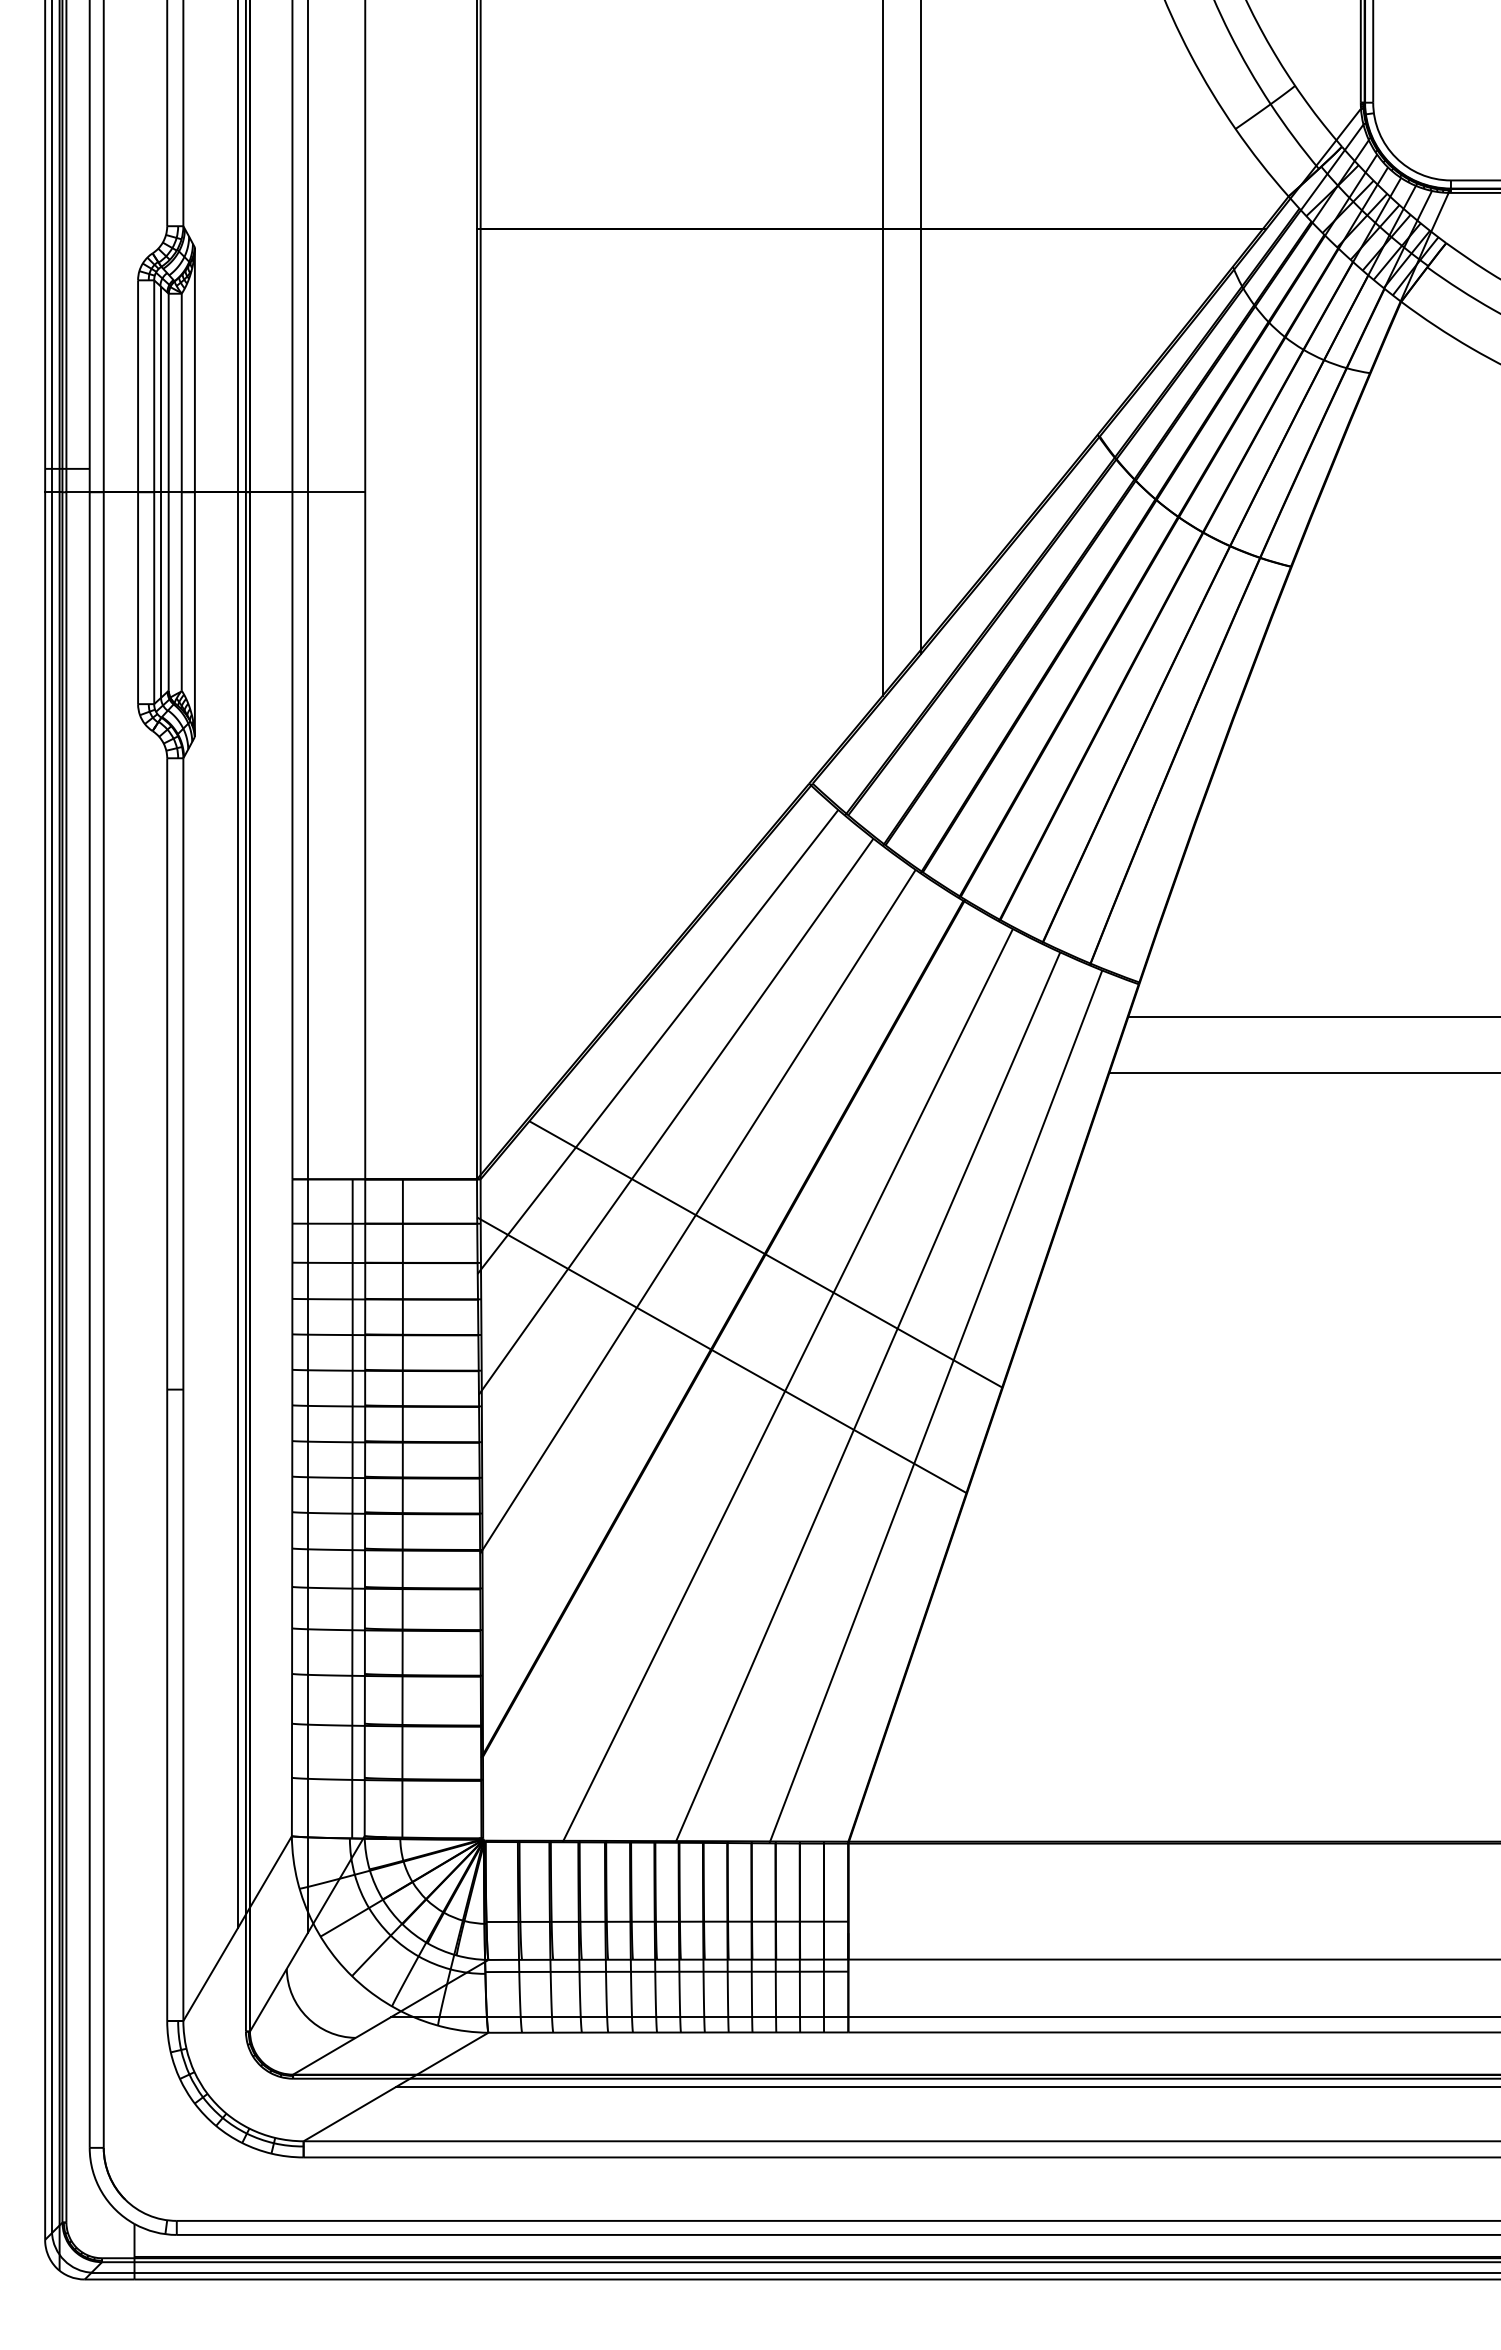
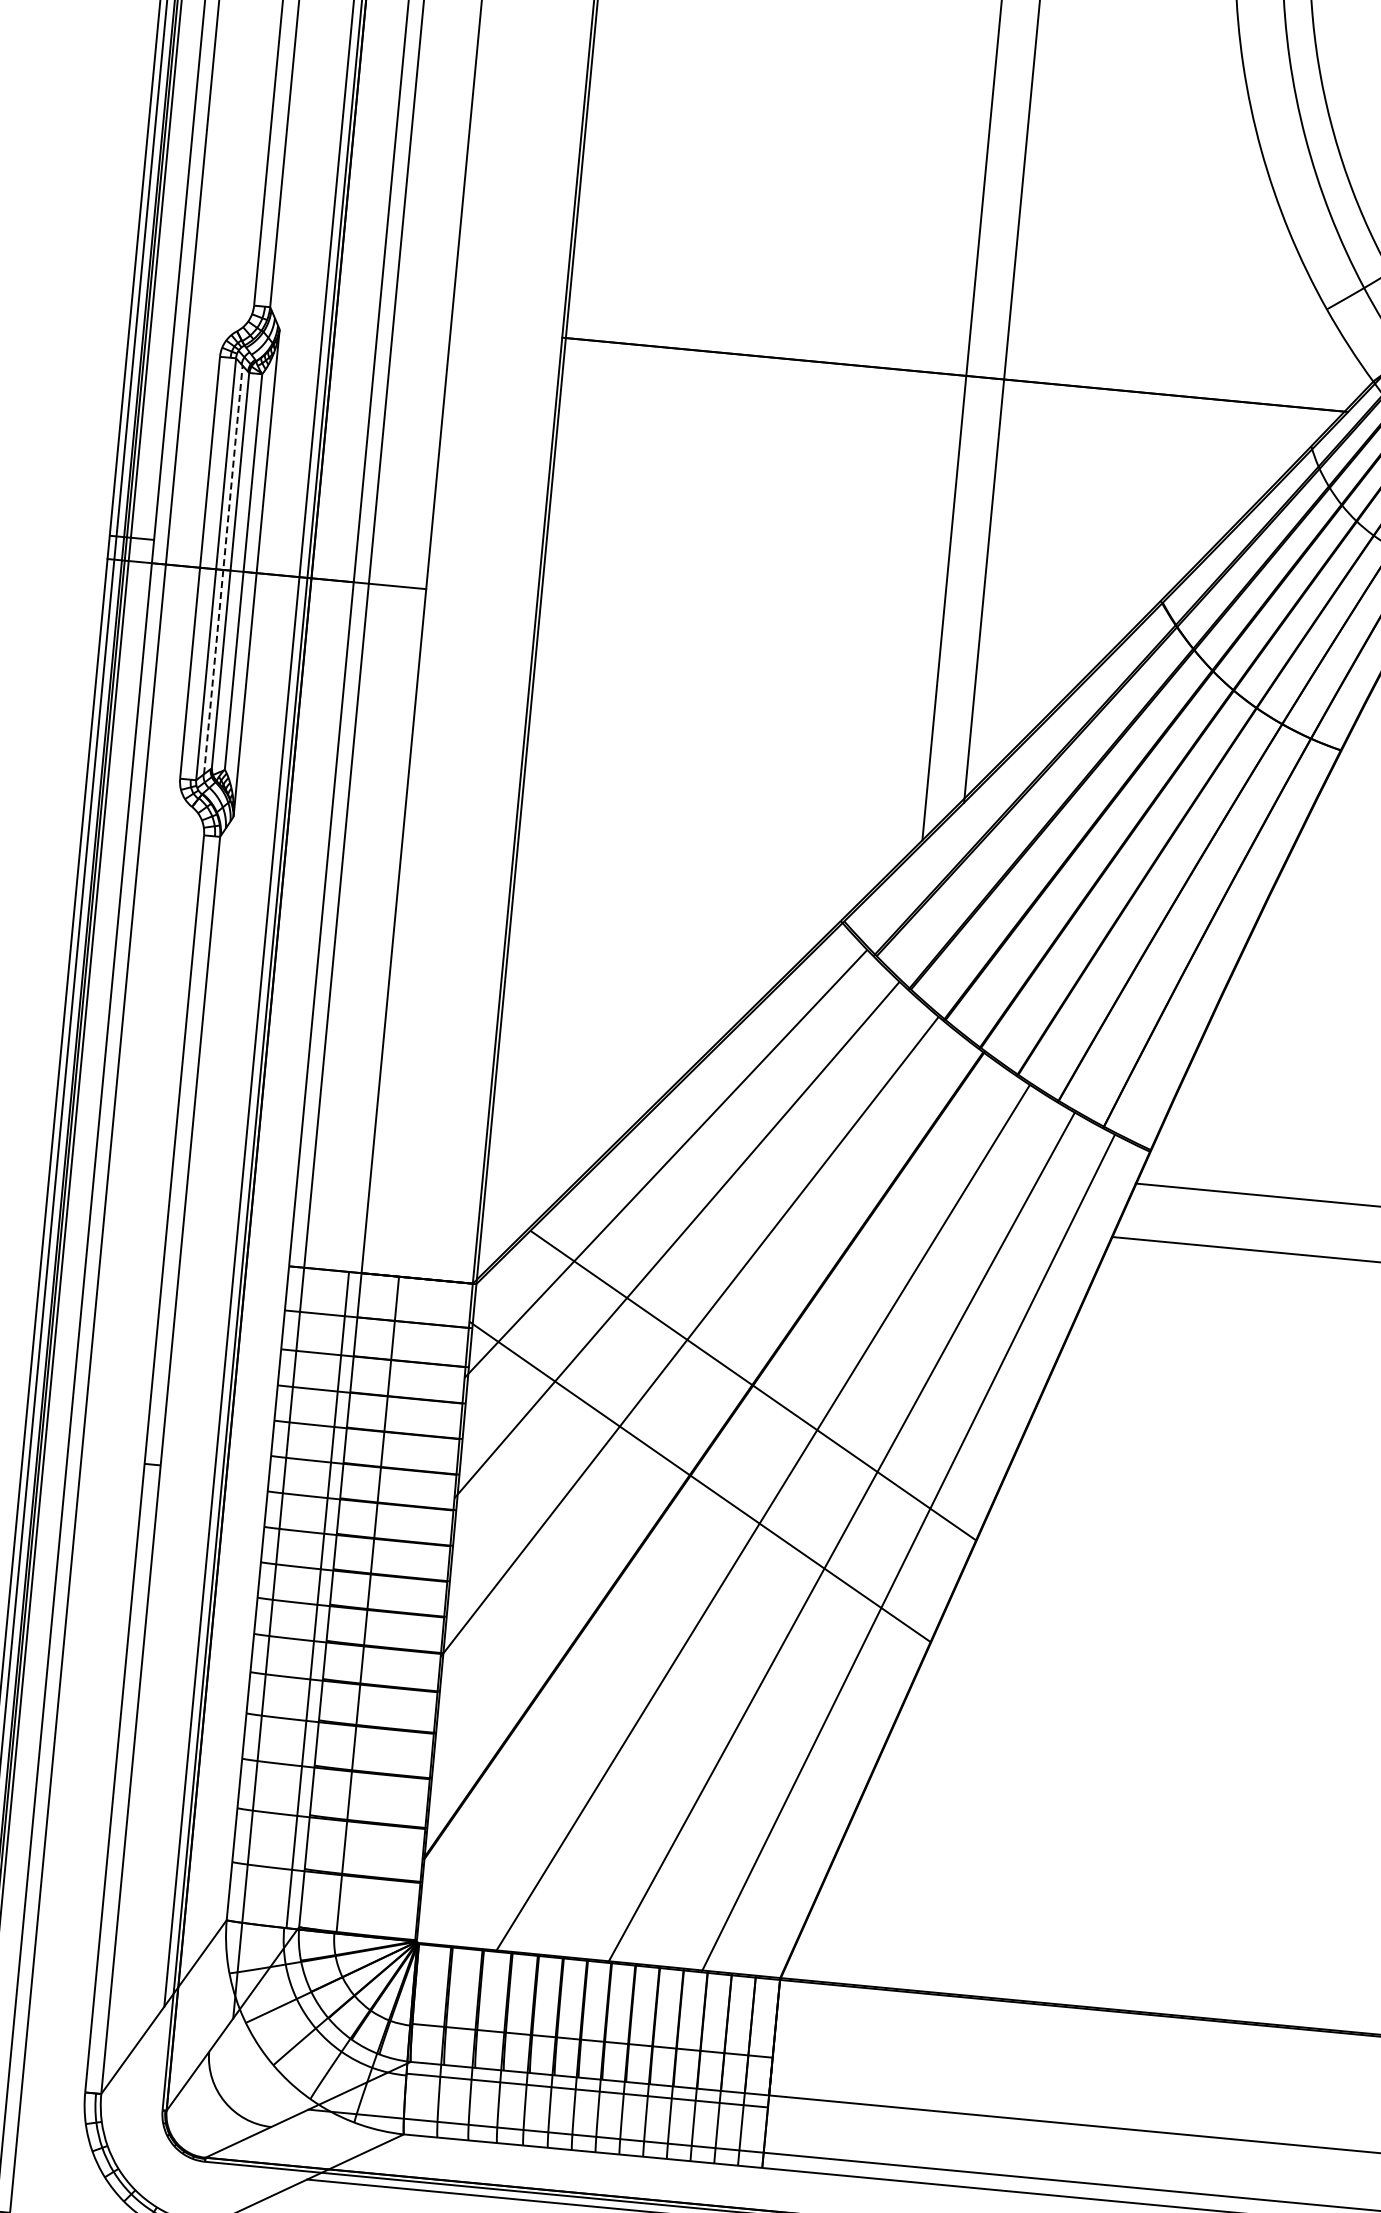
line: (161, 491) -> (223, 569), solid -> dashed

